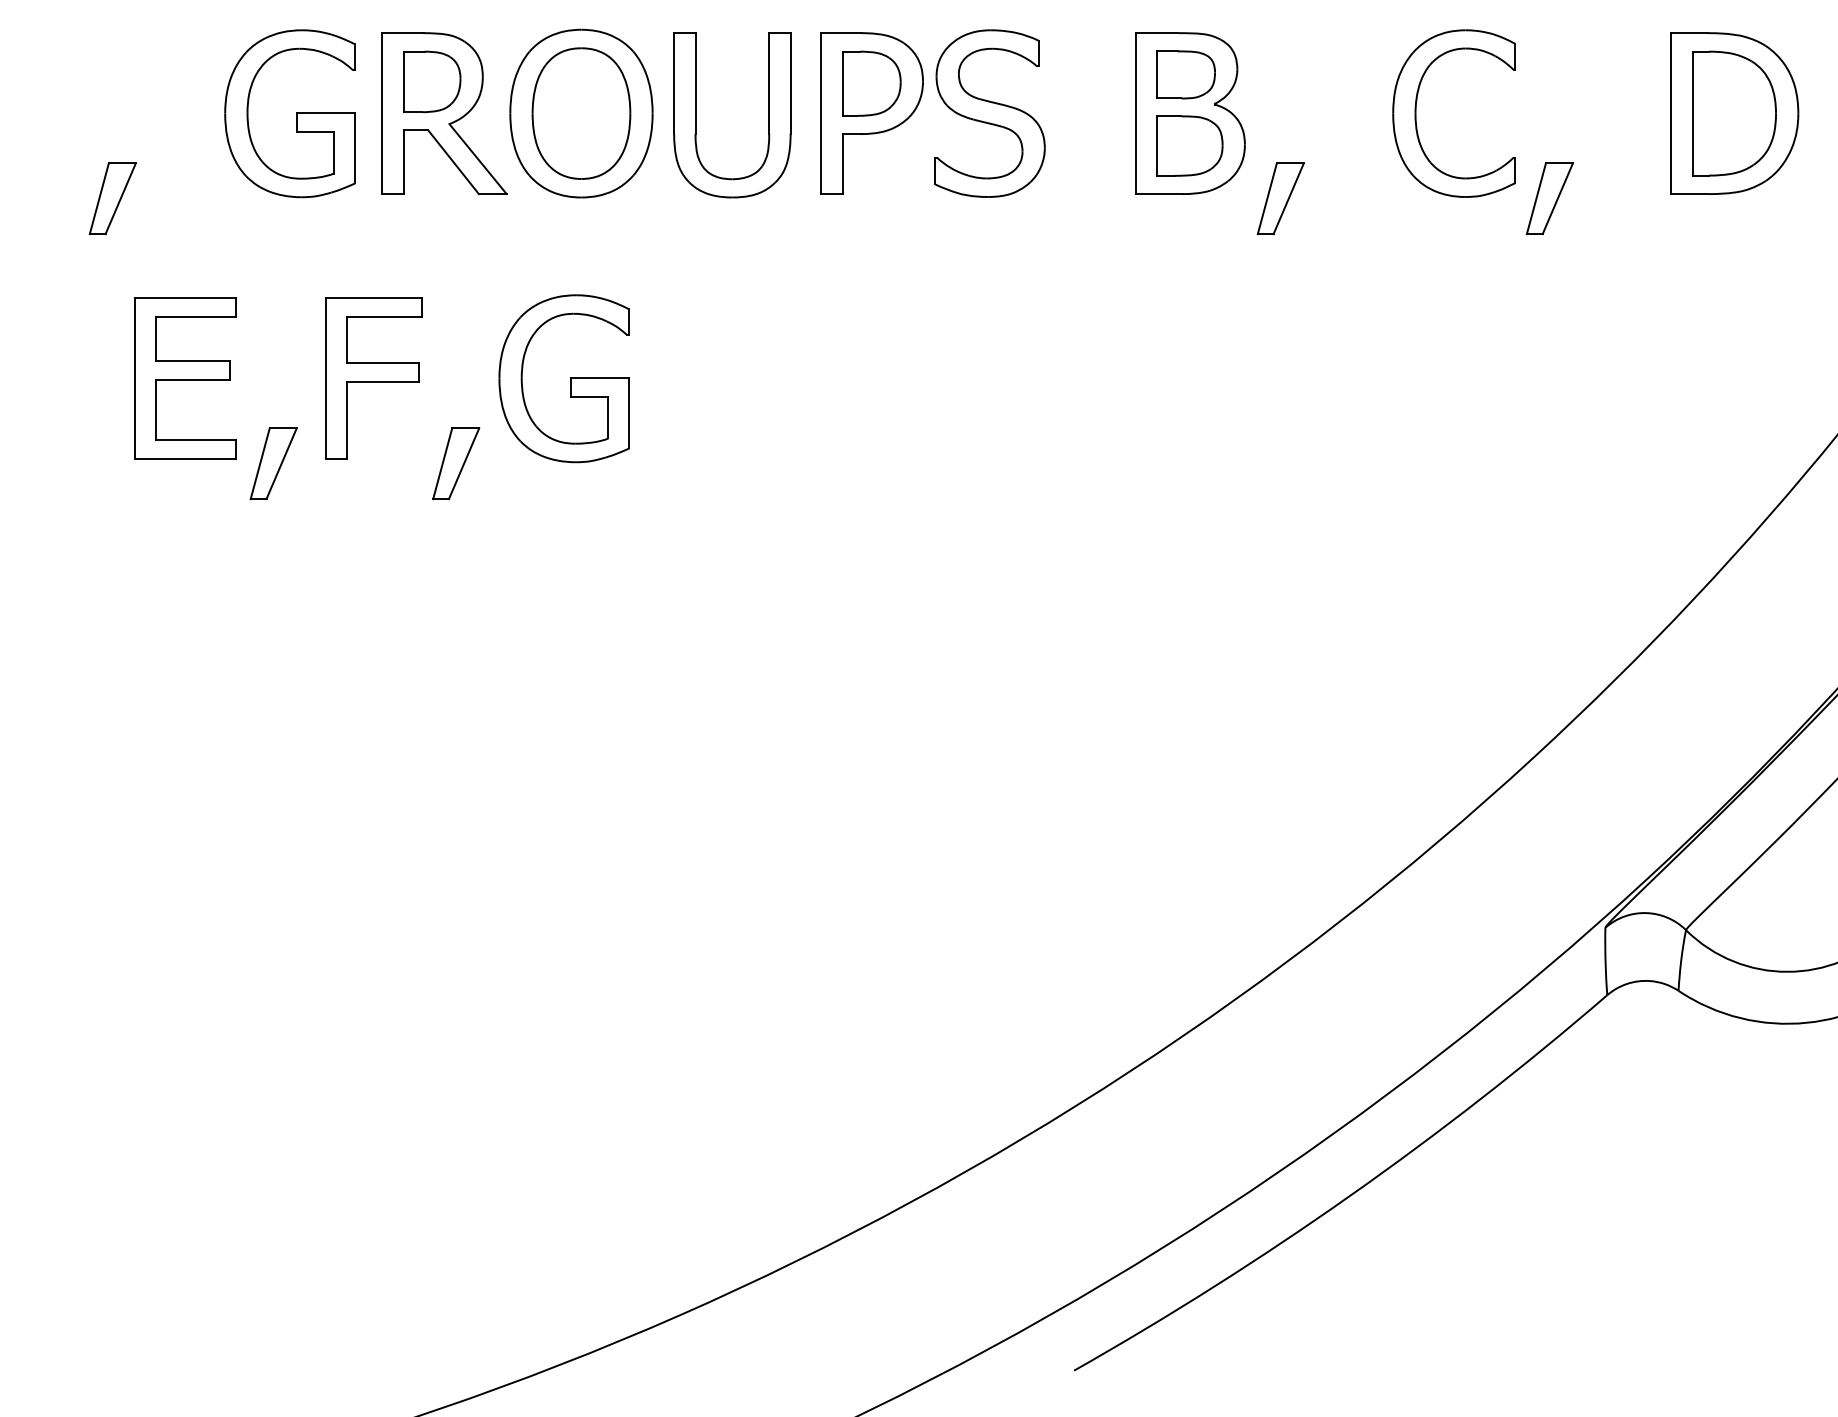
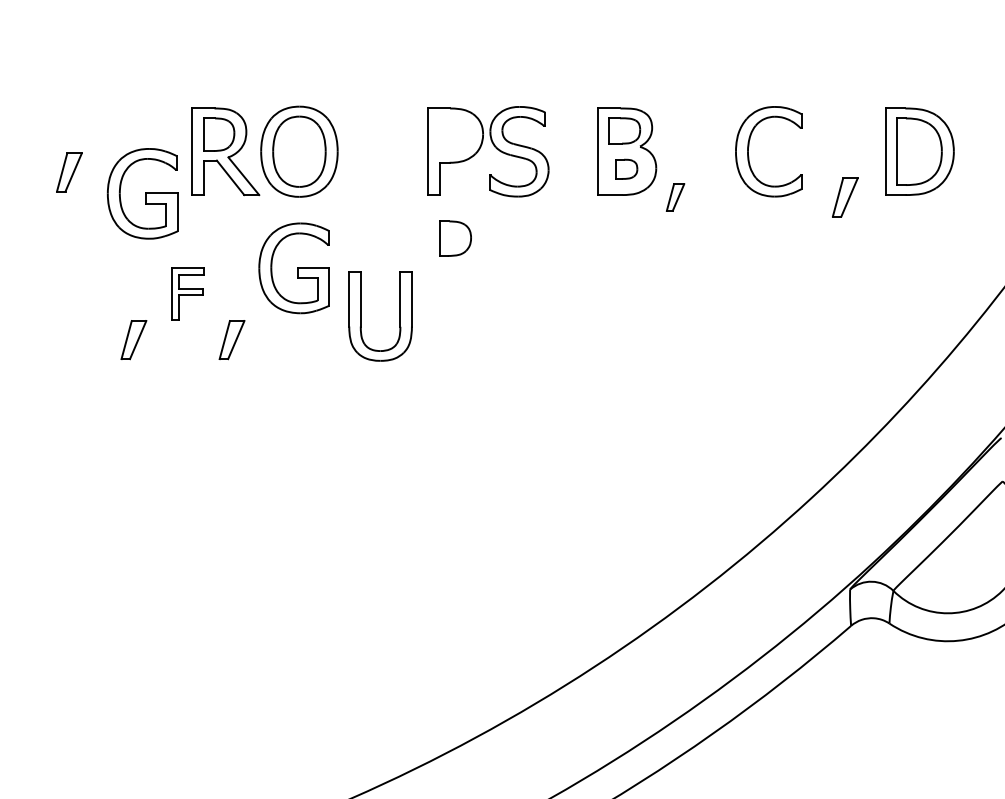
part: (871, 83) -> (455, 238), moved
part: (289, 113) -> (142, 193), moved
part: (696, 114) -> (361, 316), moved
part: (1189, 146) -> (626, 169), size x0.6
part: (113, 198) -> (69, 172), moved
part: (1280, 198) -> (675, 197), size x0.7
part: (1550, 198) -> (845, 197), moved
part: (183, 379) -> (85, 294), removed
part: (373, 379) -> (187, 294), size x0.6
part: (562, 379) -> (293, 268), moved

